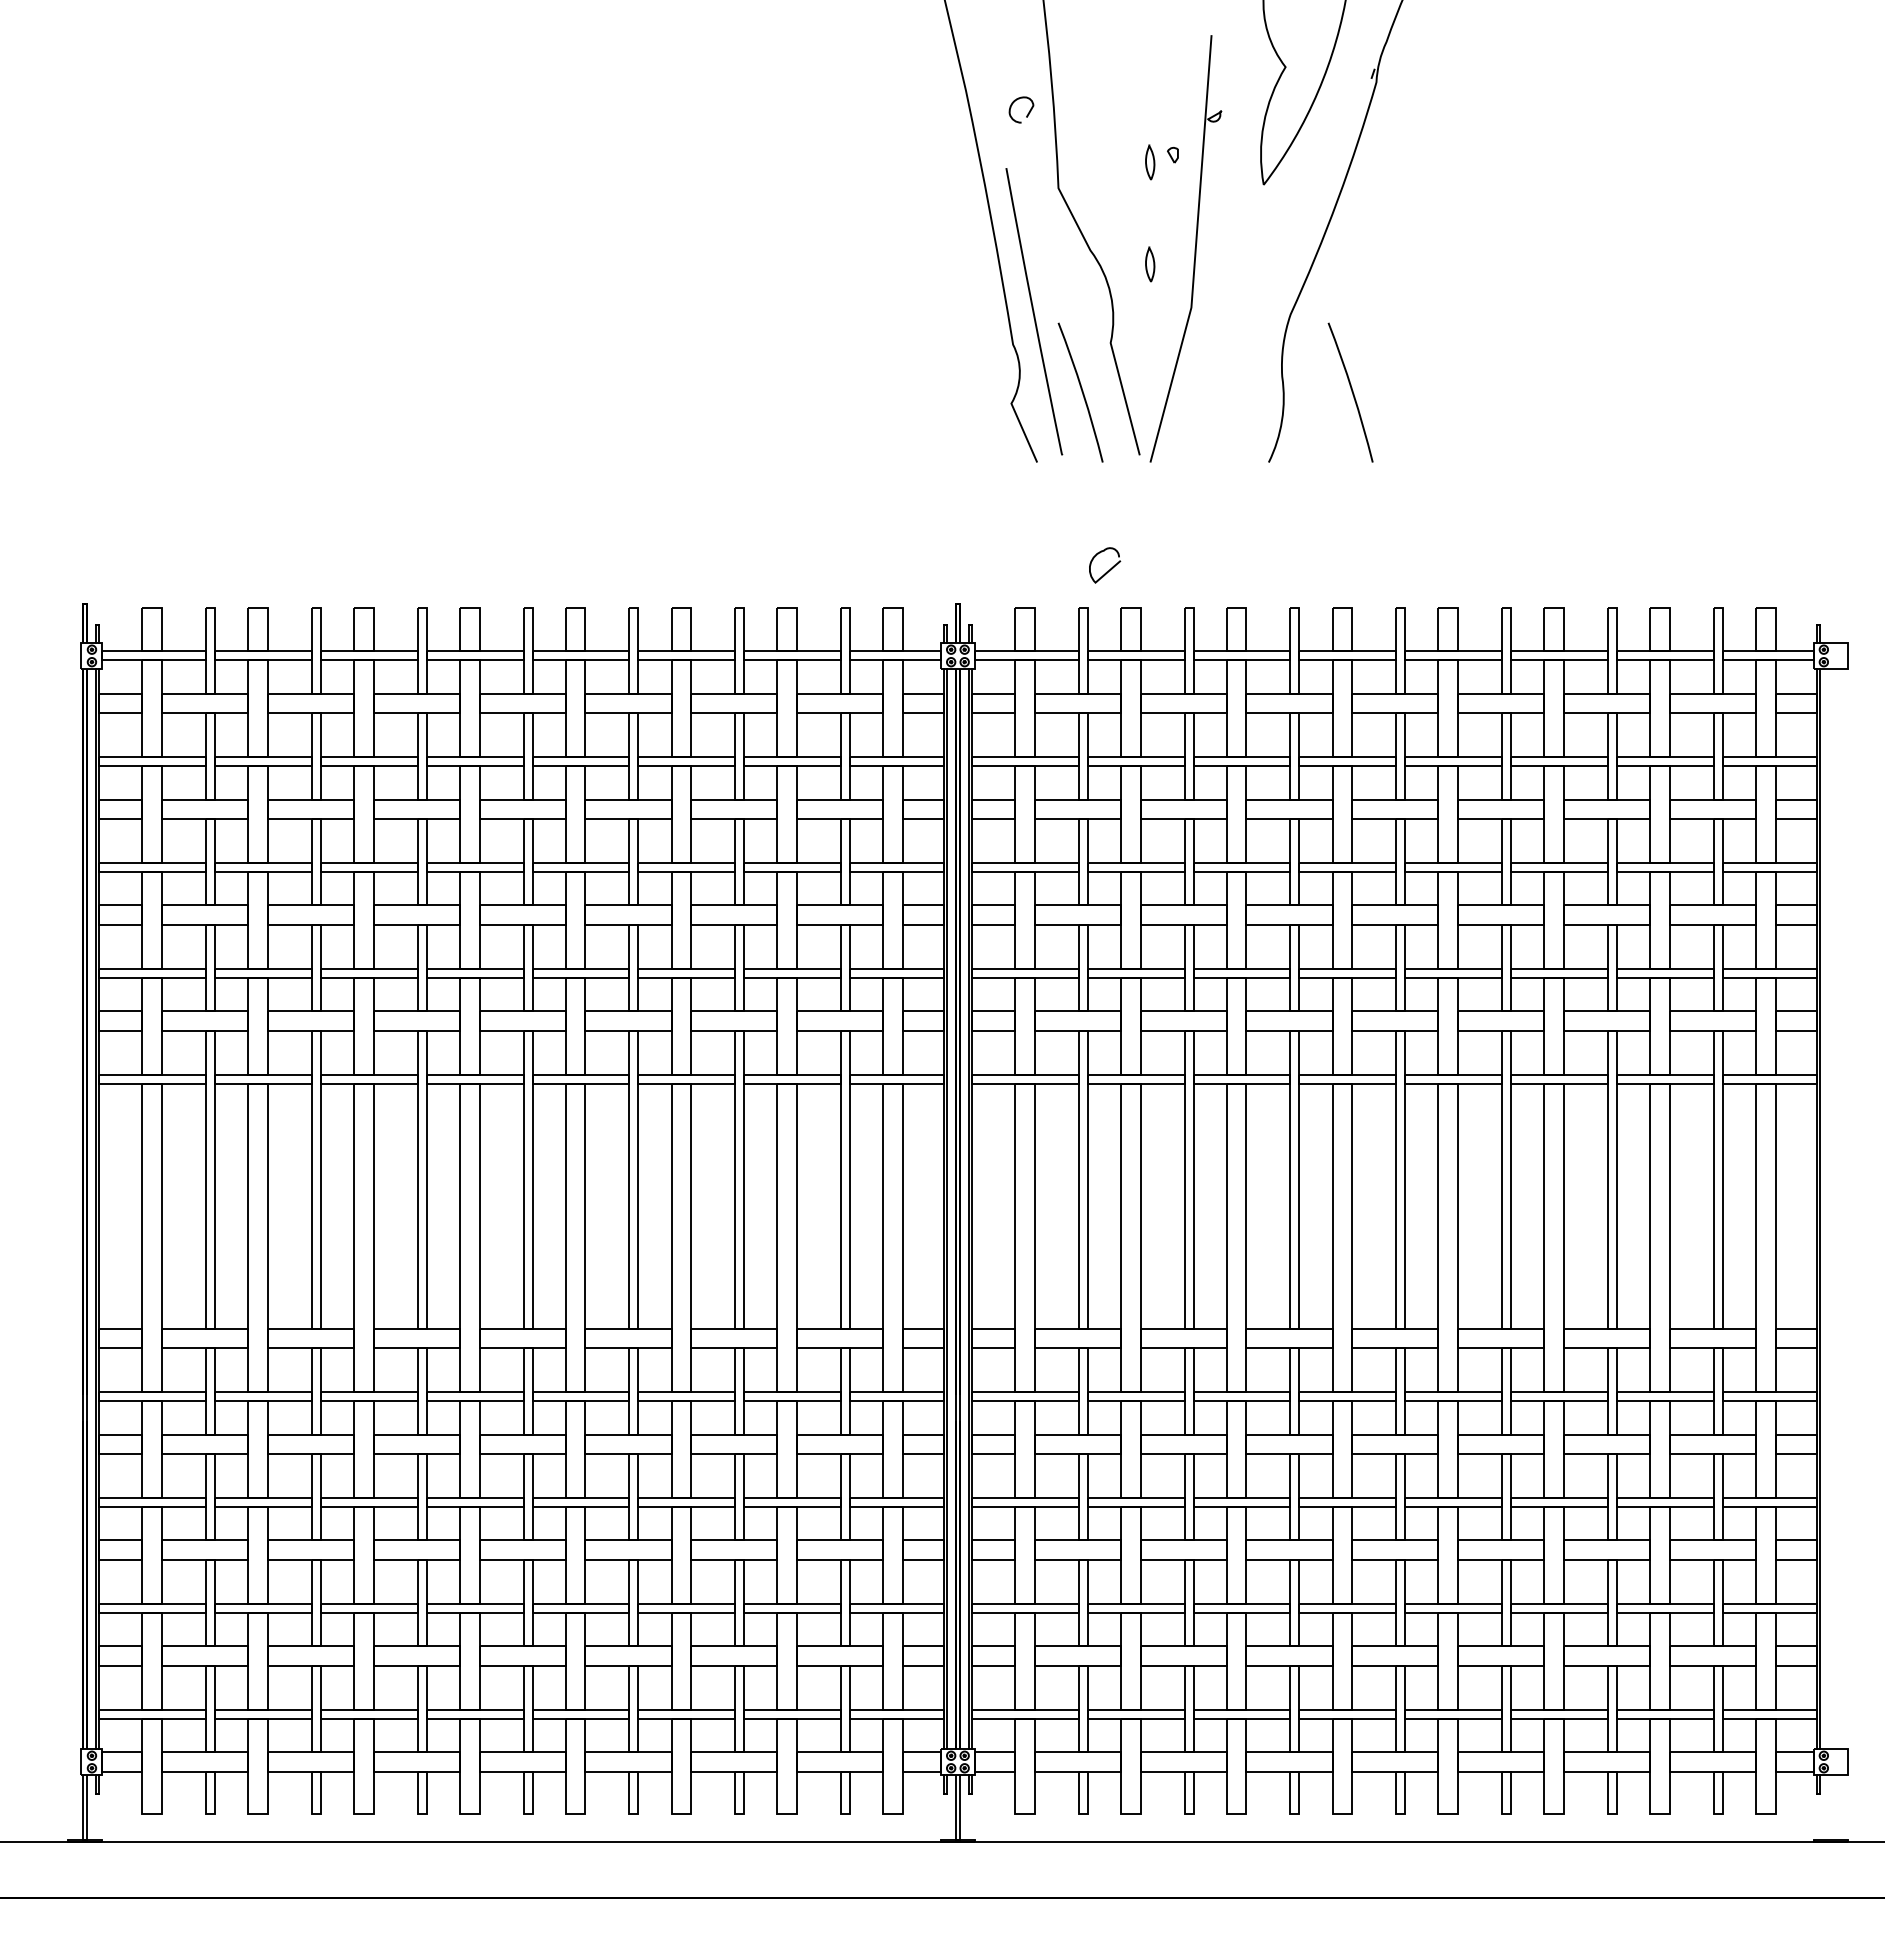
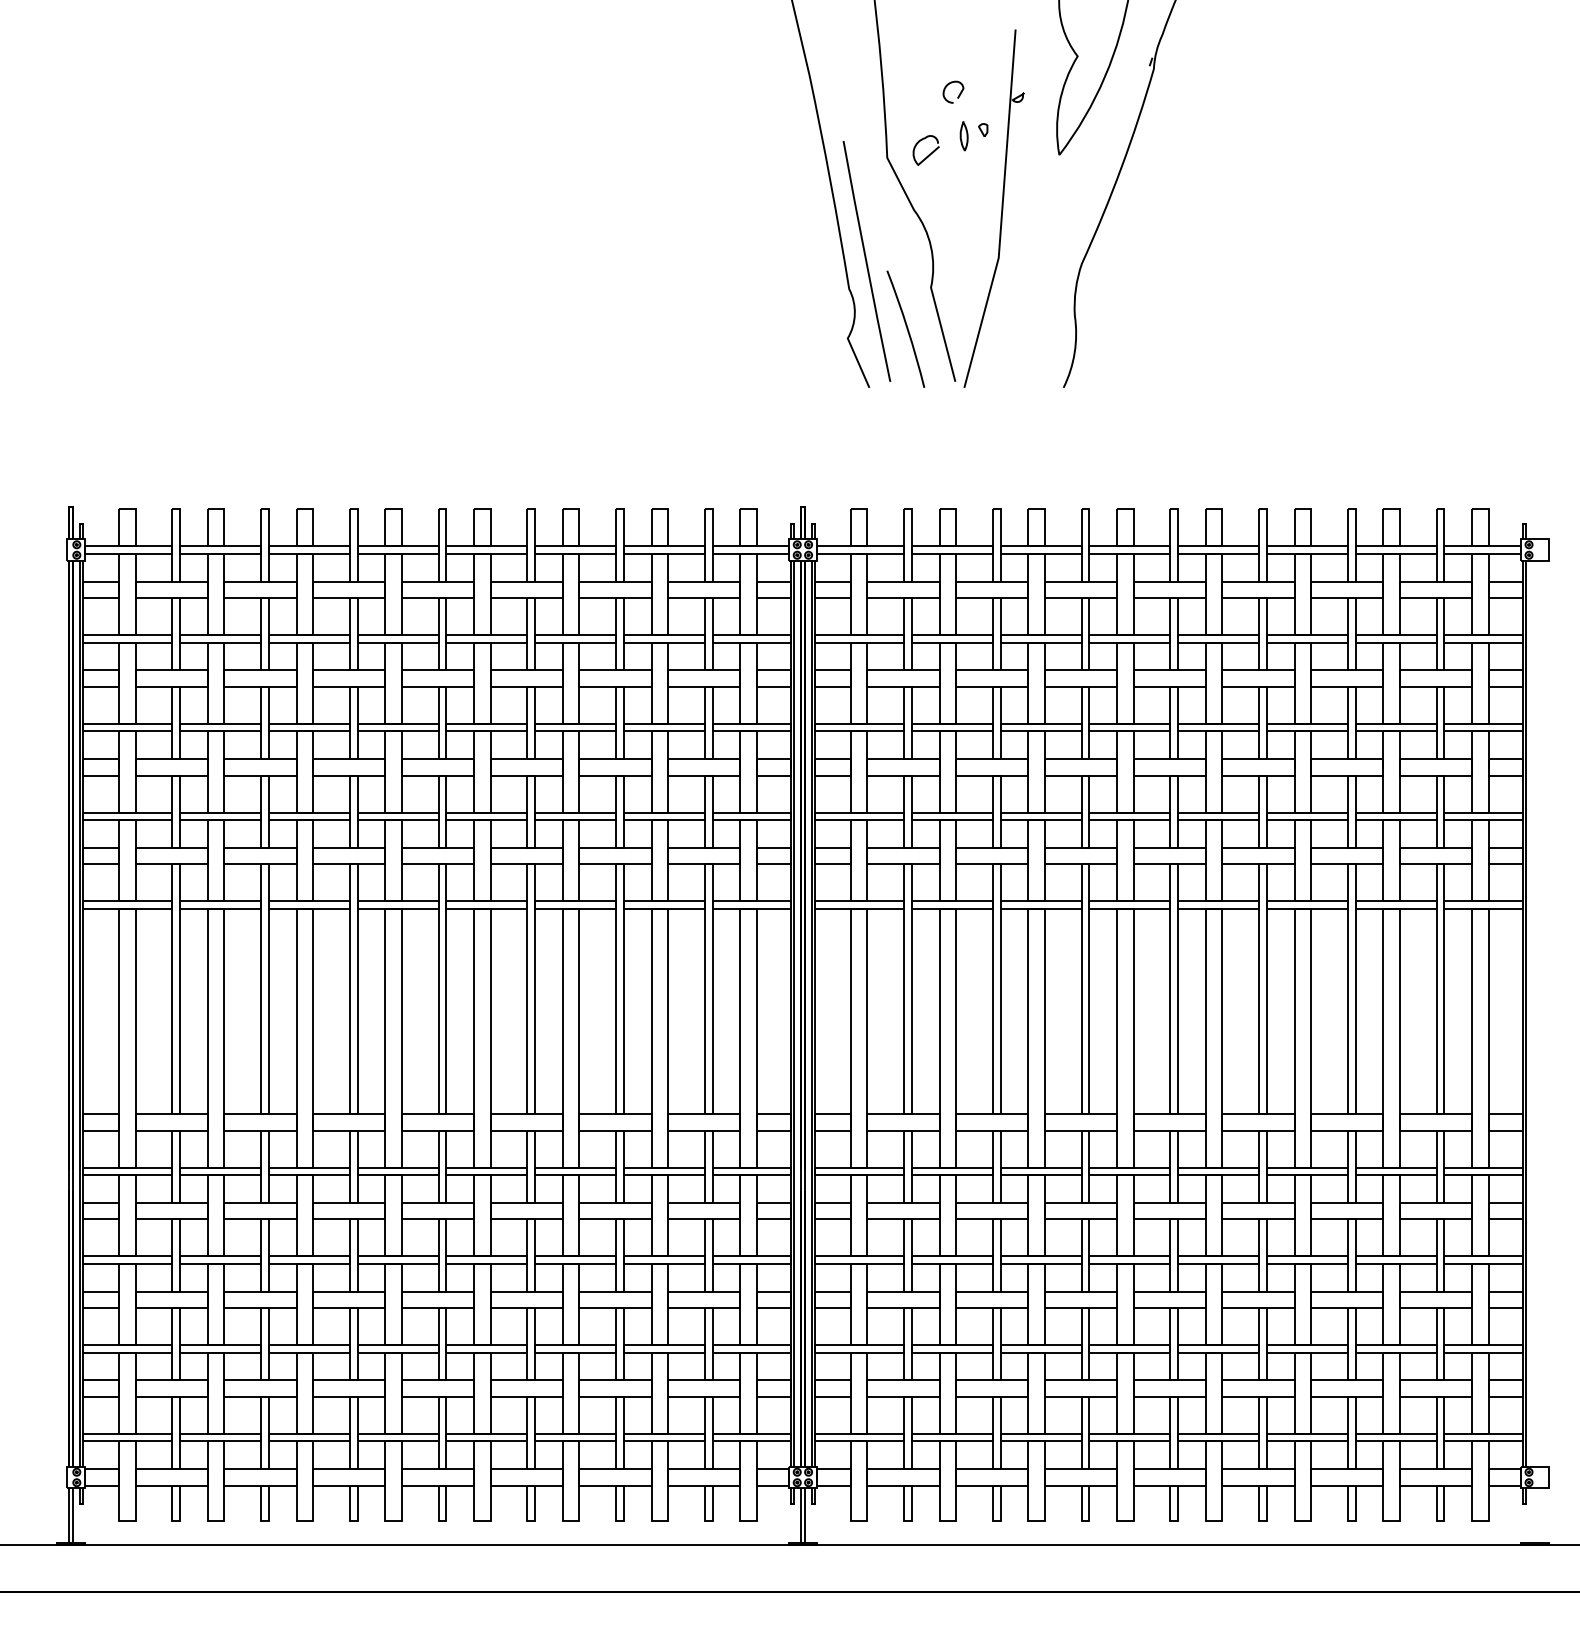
curve: (1027, 113) -> (958, 95), moved
curve: (1153, 264) -> (966, 221), removed
curve: (1351, 392) -> (1132, 329), removed
curve: (1109, 569) -> (930, 153), moved

